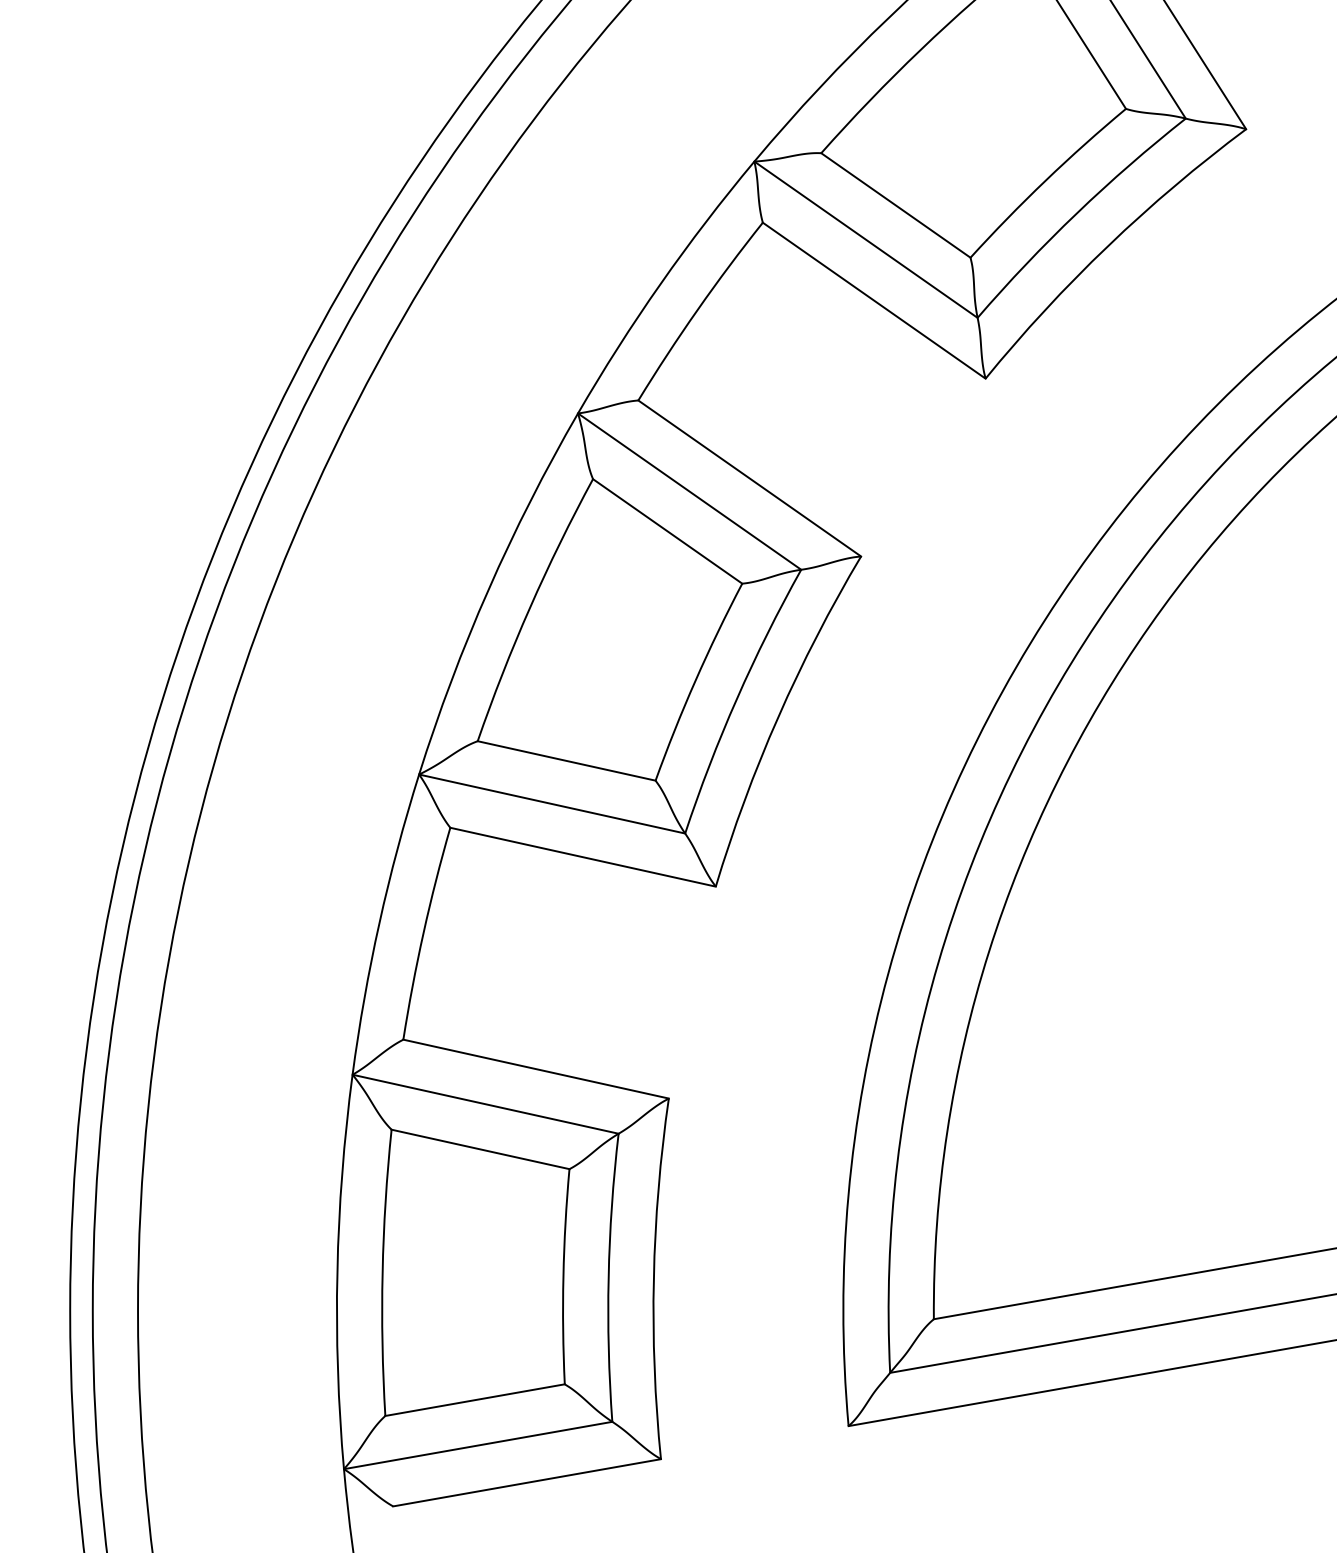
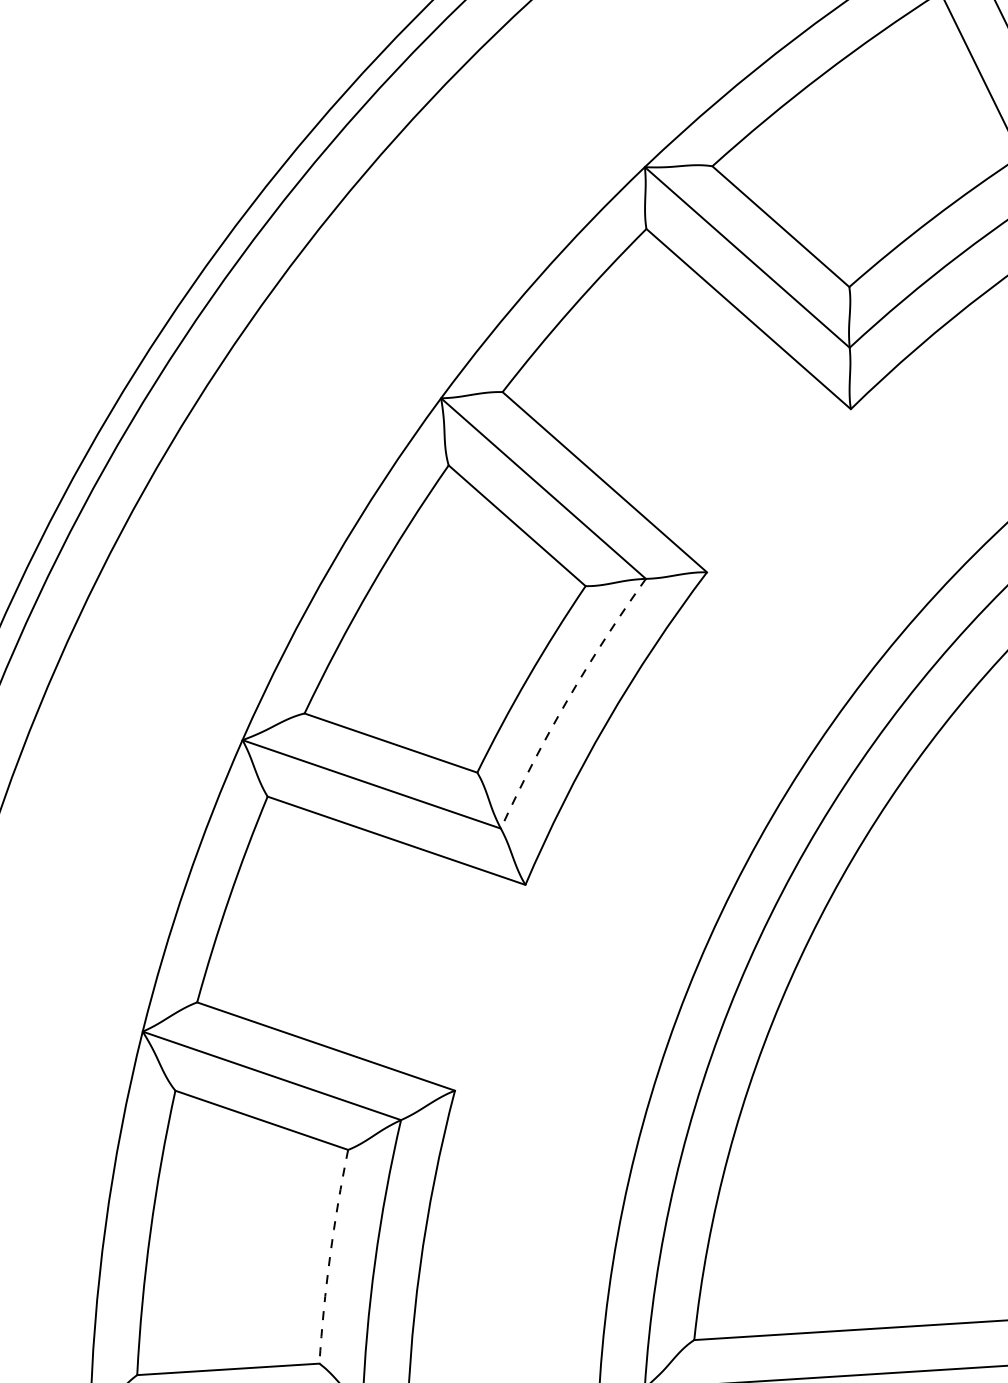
arc: (736, 698) -> (567, 699), solid -> dashed
arc: (563, 1276) -> (330, 1256), solid -> dashed

